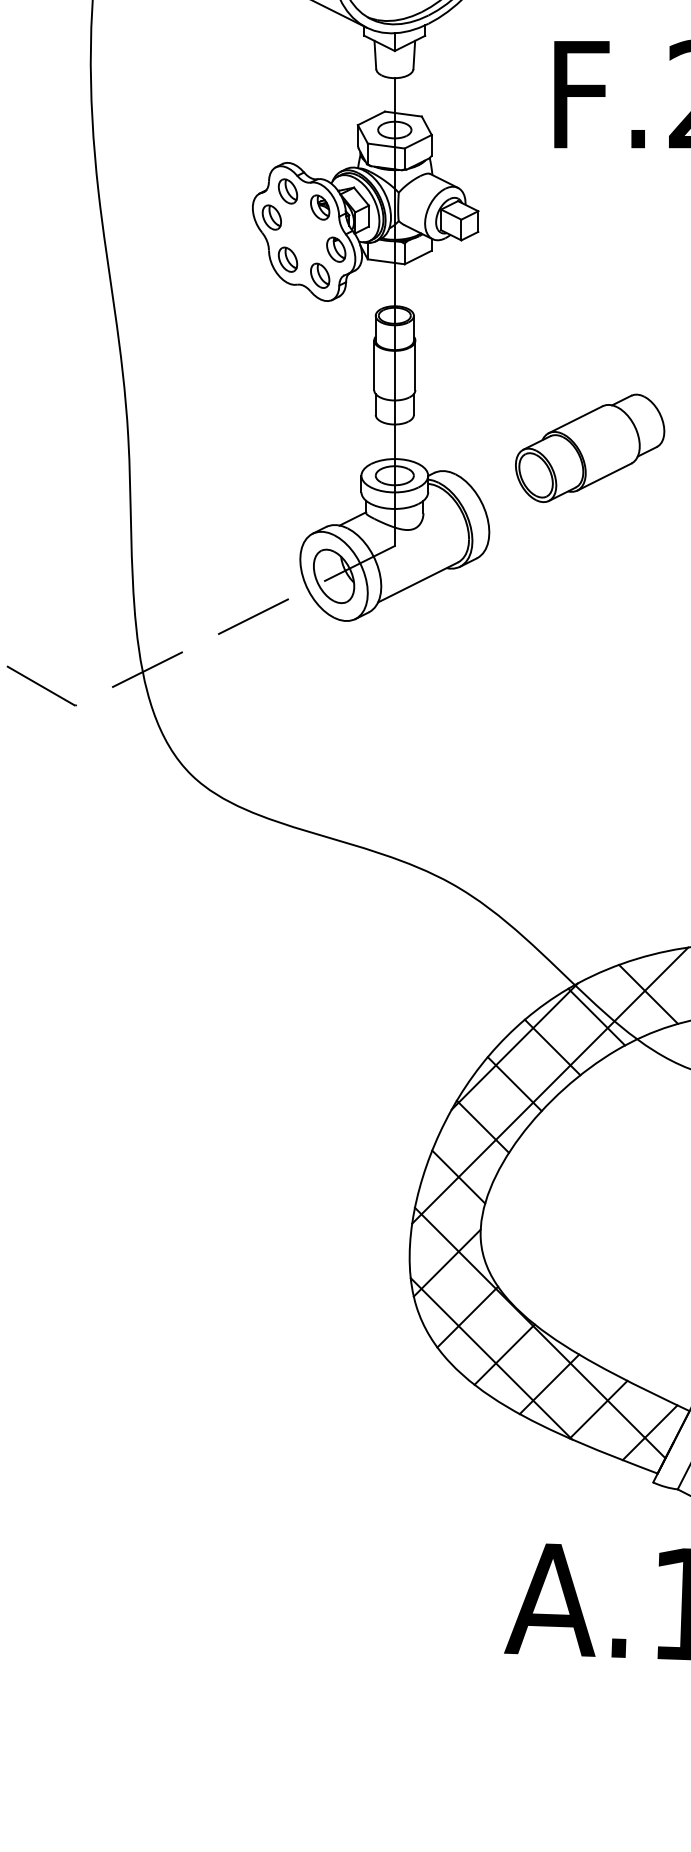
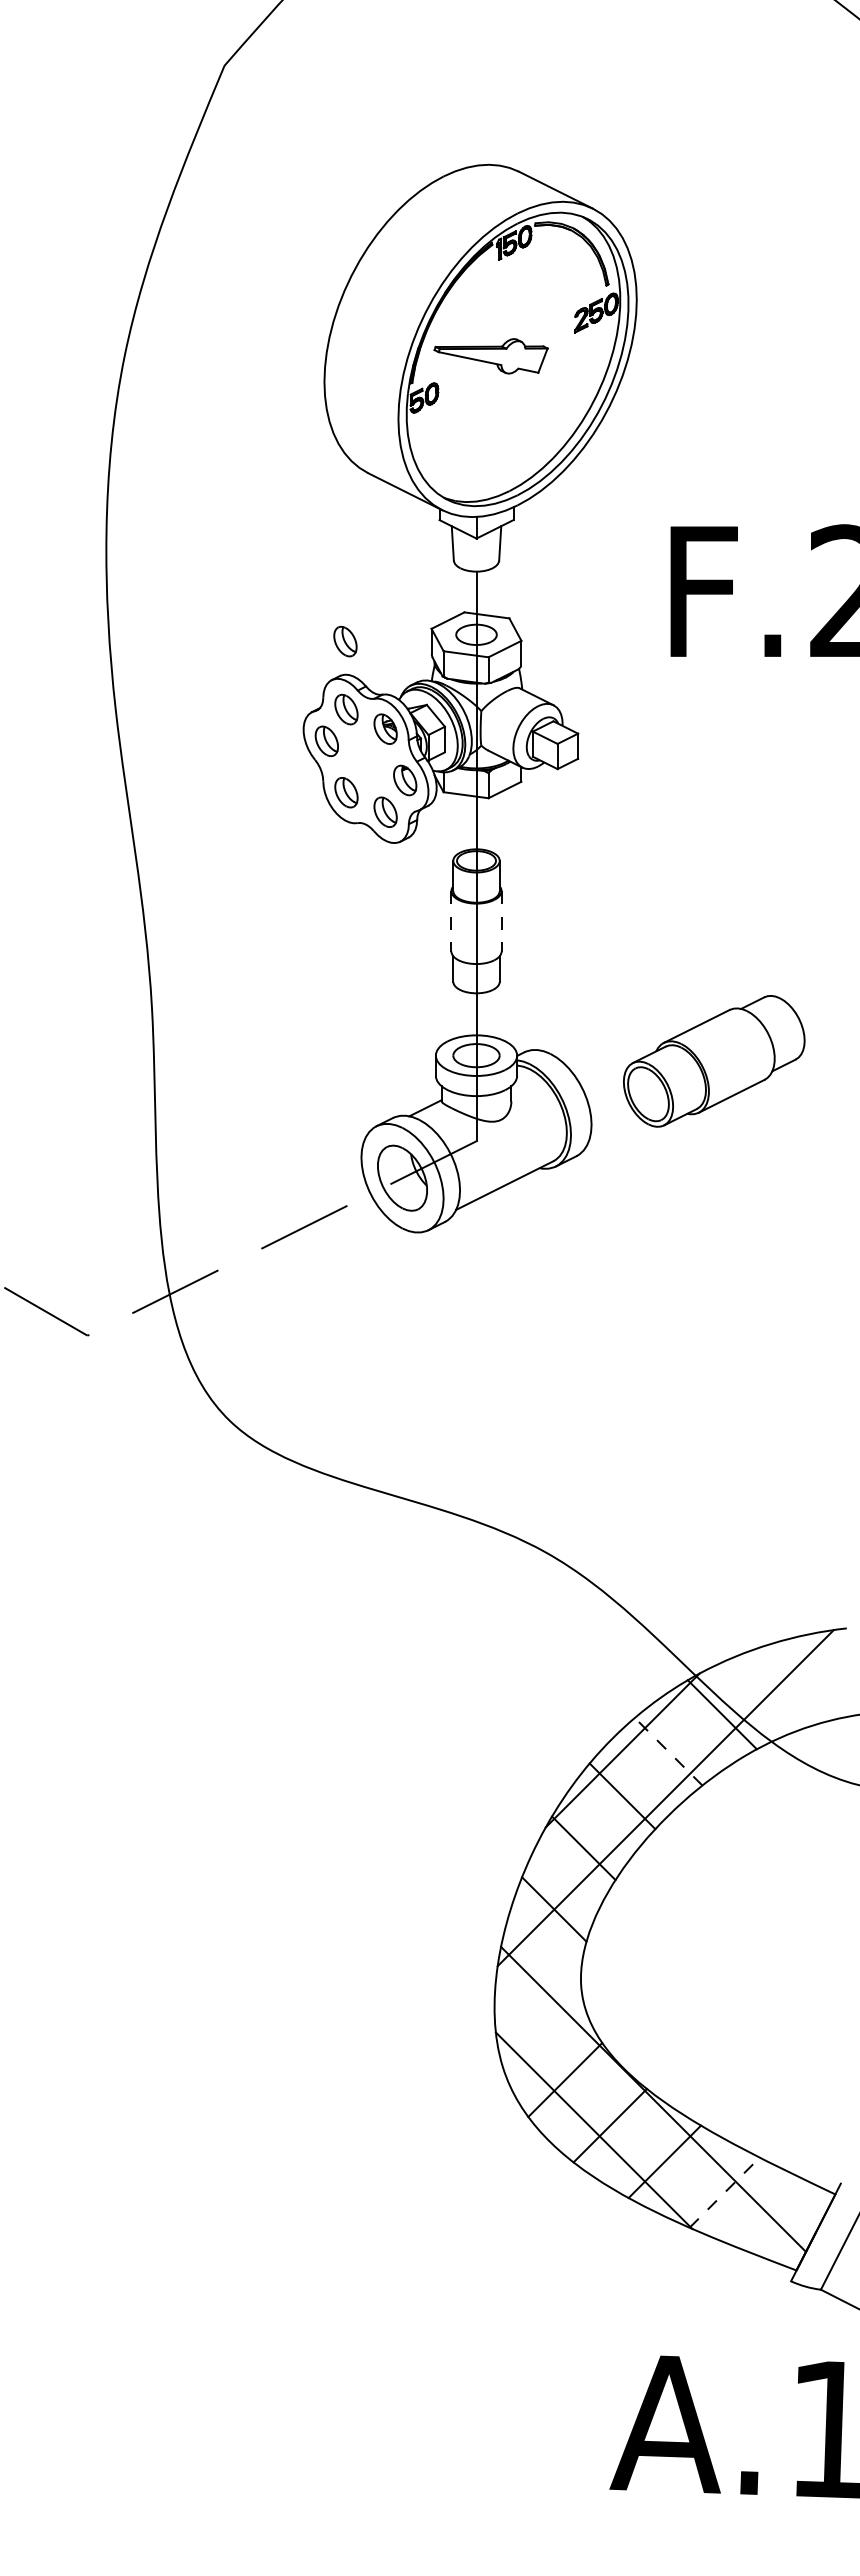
part: (287, 135) -> (345, 641), added
line: (374, 365) -> (451, 921), solid -> dashed
line: (415, 365) -> (501, 921), solid -> dashed
part: (590, 448) -> (714, 1061), moved
line: (648, 994) -> (785, 1687), removed
line: (552, 1047) -> (668, 1751), solid -> dashed
line: (447, 1262) -> (540, 2013), removed
line: (598, 1409) -> (724, 2192), solid -> dashed
line: (649, 1432) -> (786, 2220), removed

